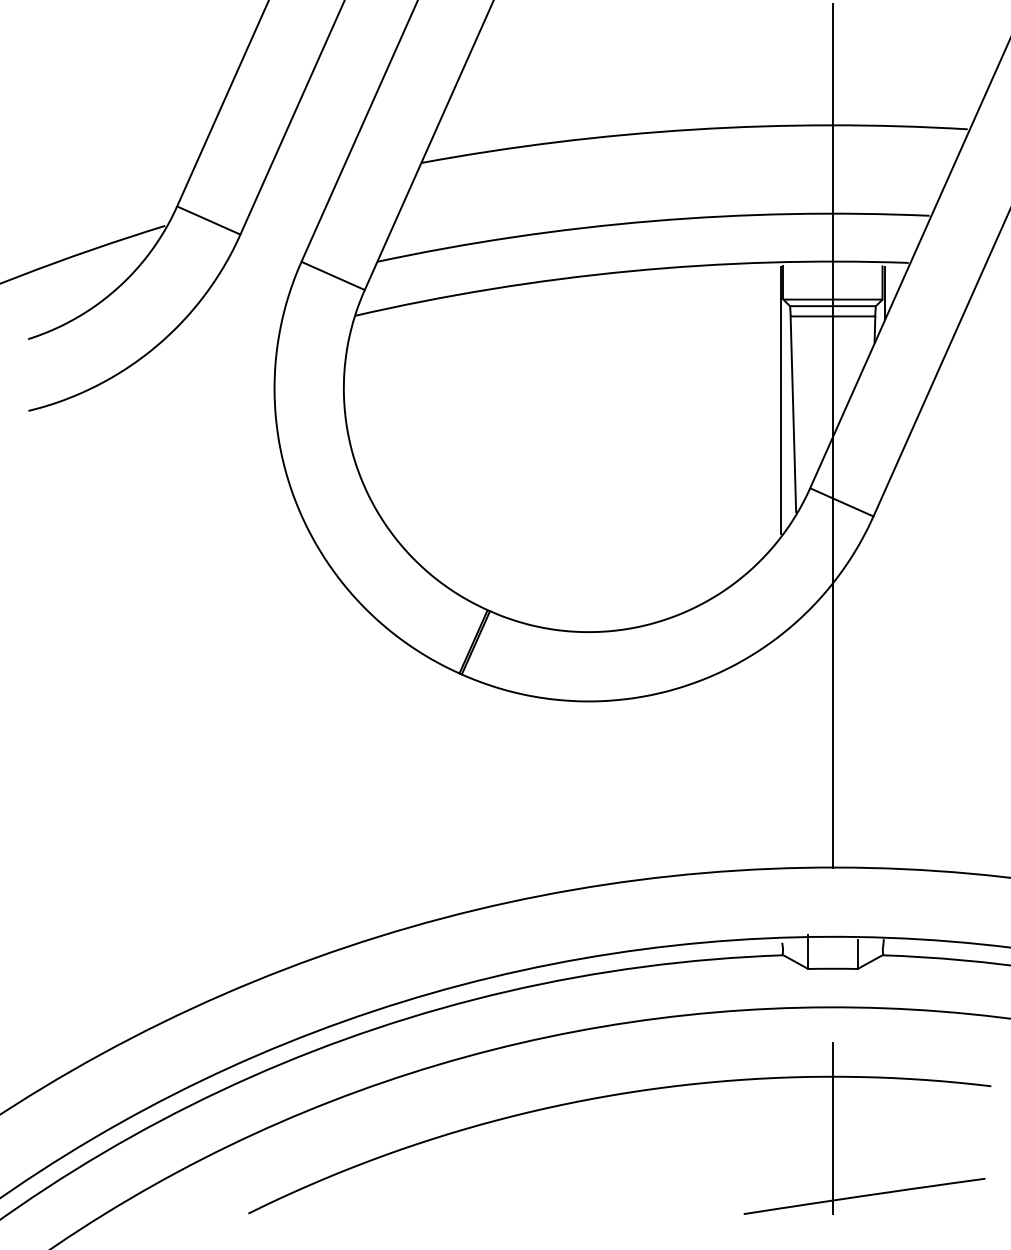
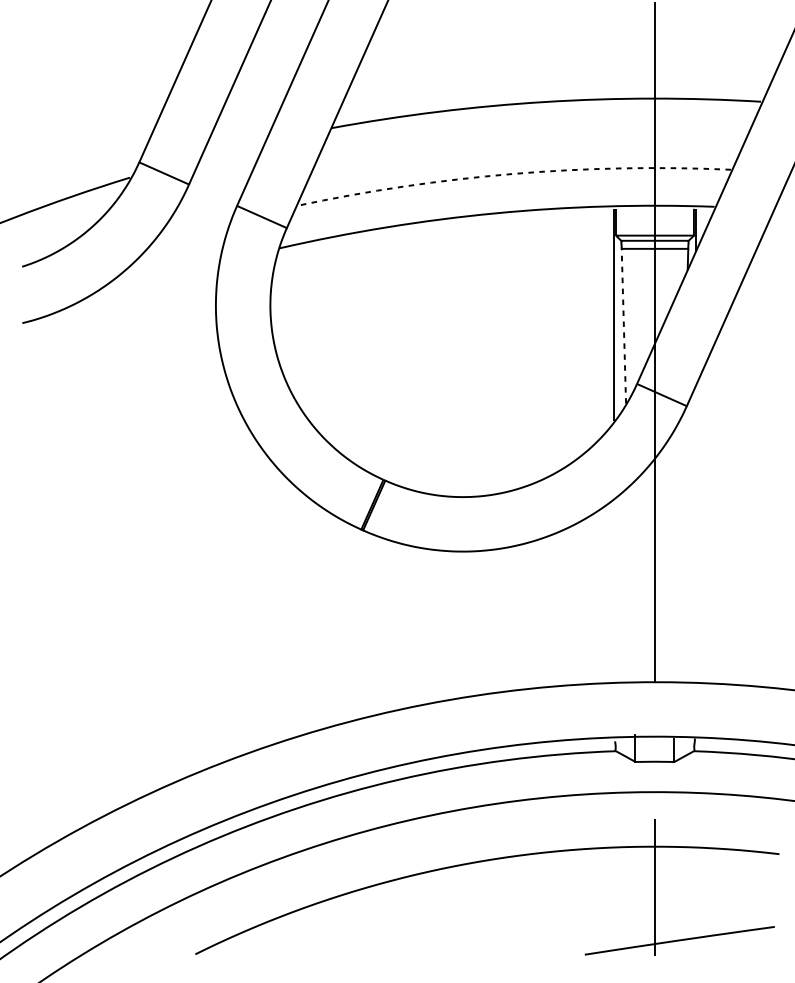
line: (652, 221) -> (513, 174), solid -> dashed
line: (793, 414) -> (623, 325), solid -> dashed

